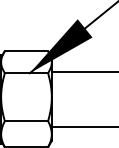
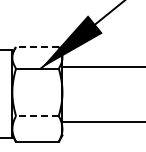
line: (25, 50) -> (36, 46), solid -> dashed
line: (25, 121) -> (36, 116), solid -> dashed

